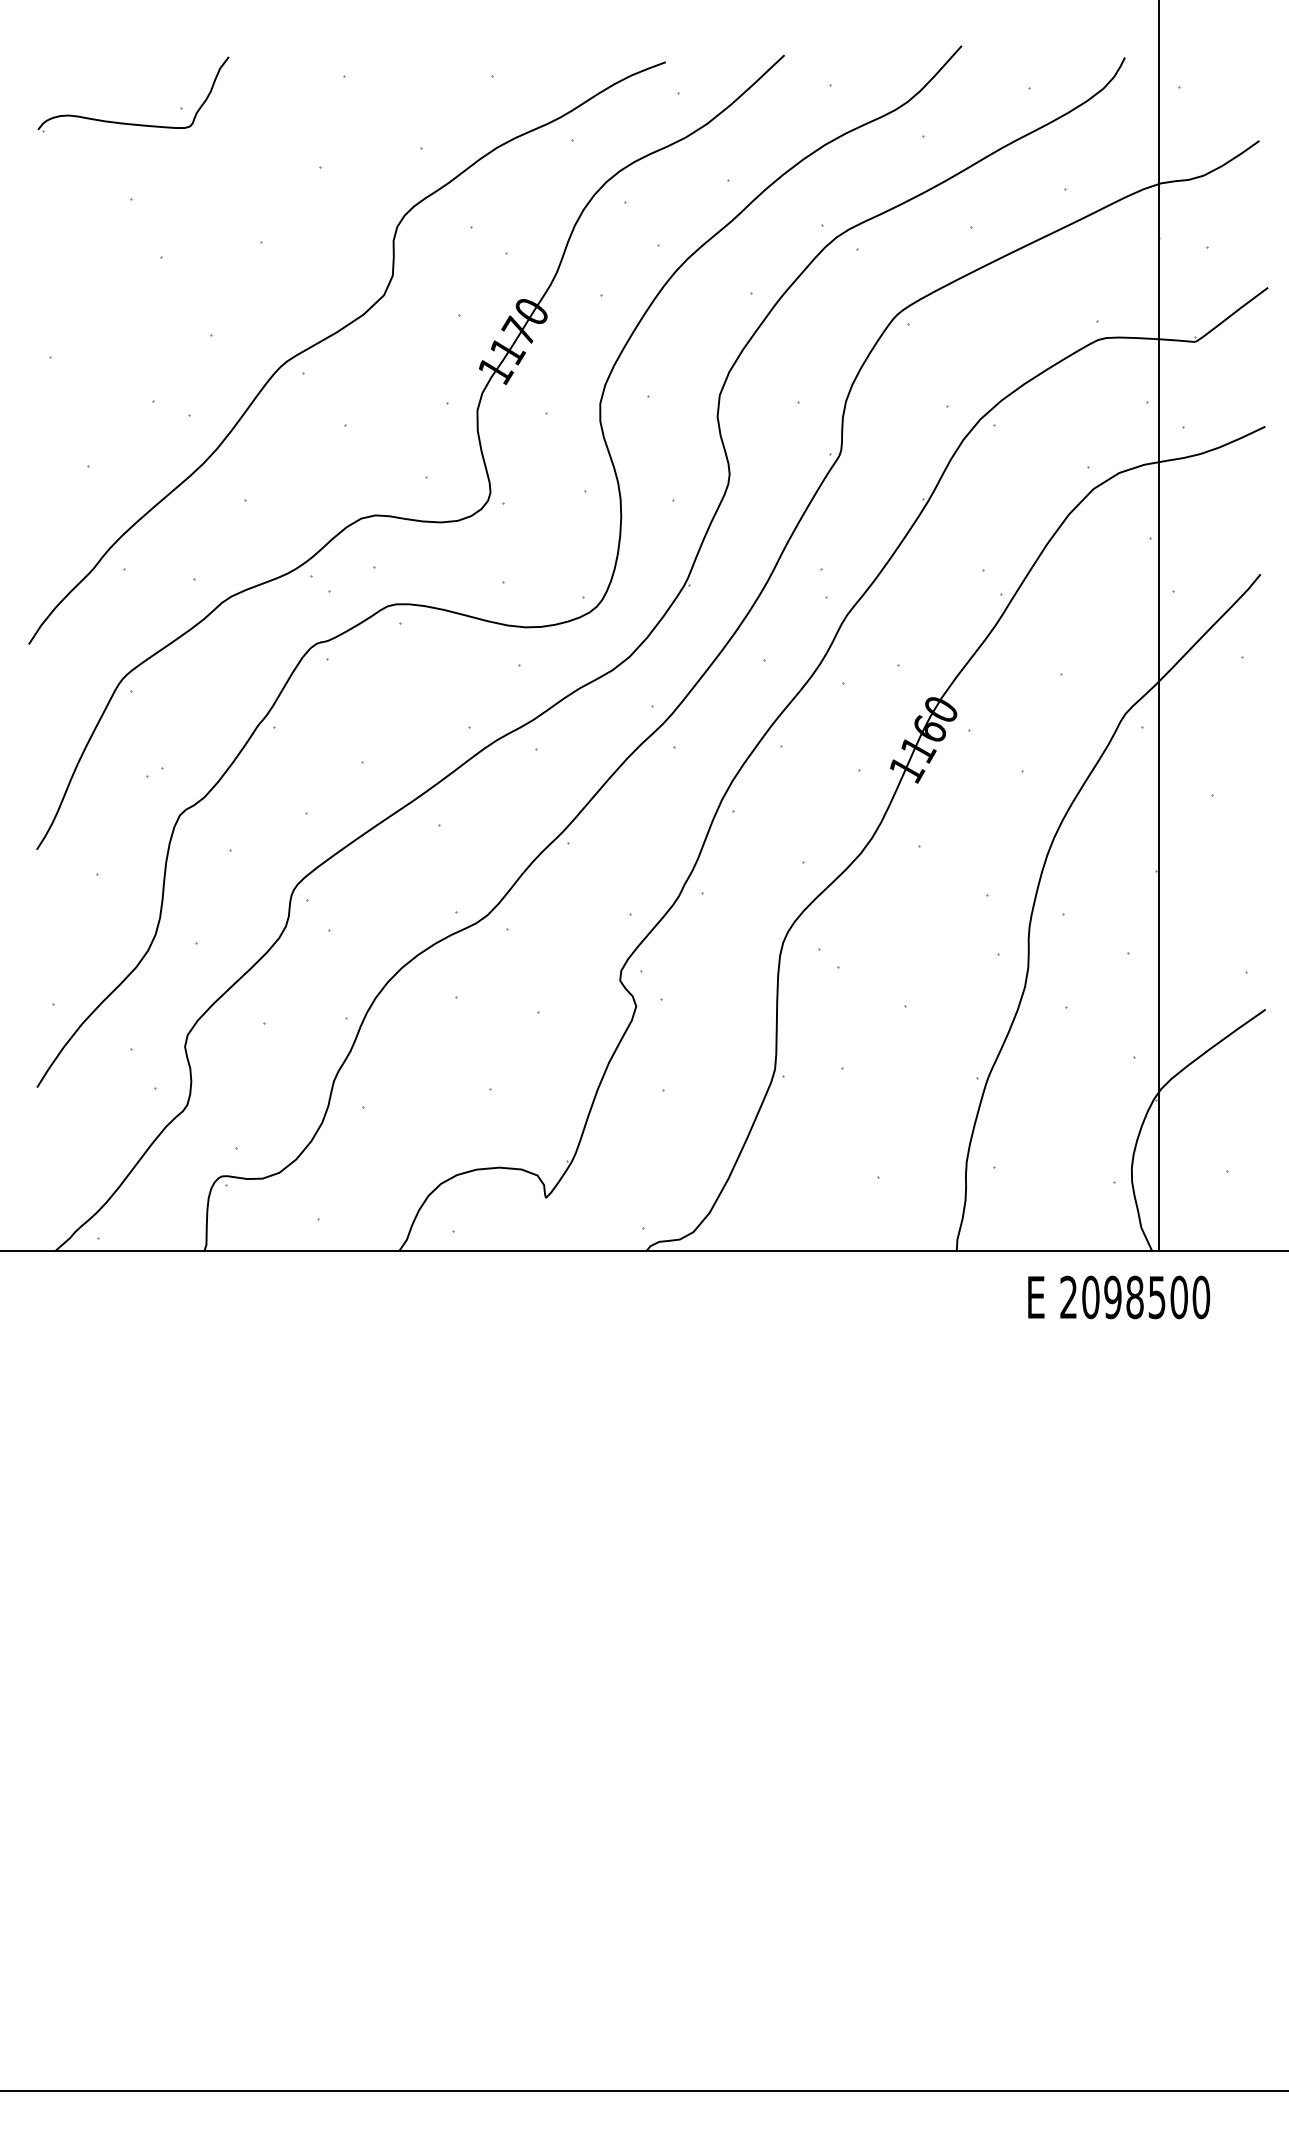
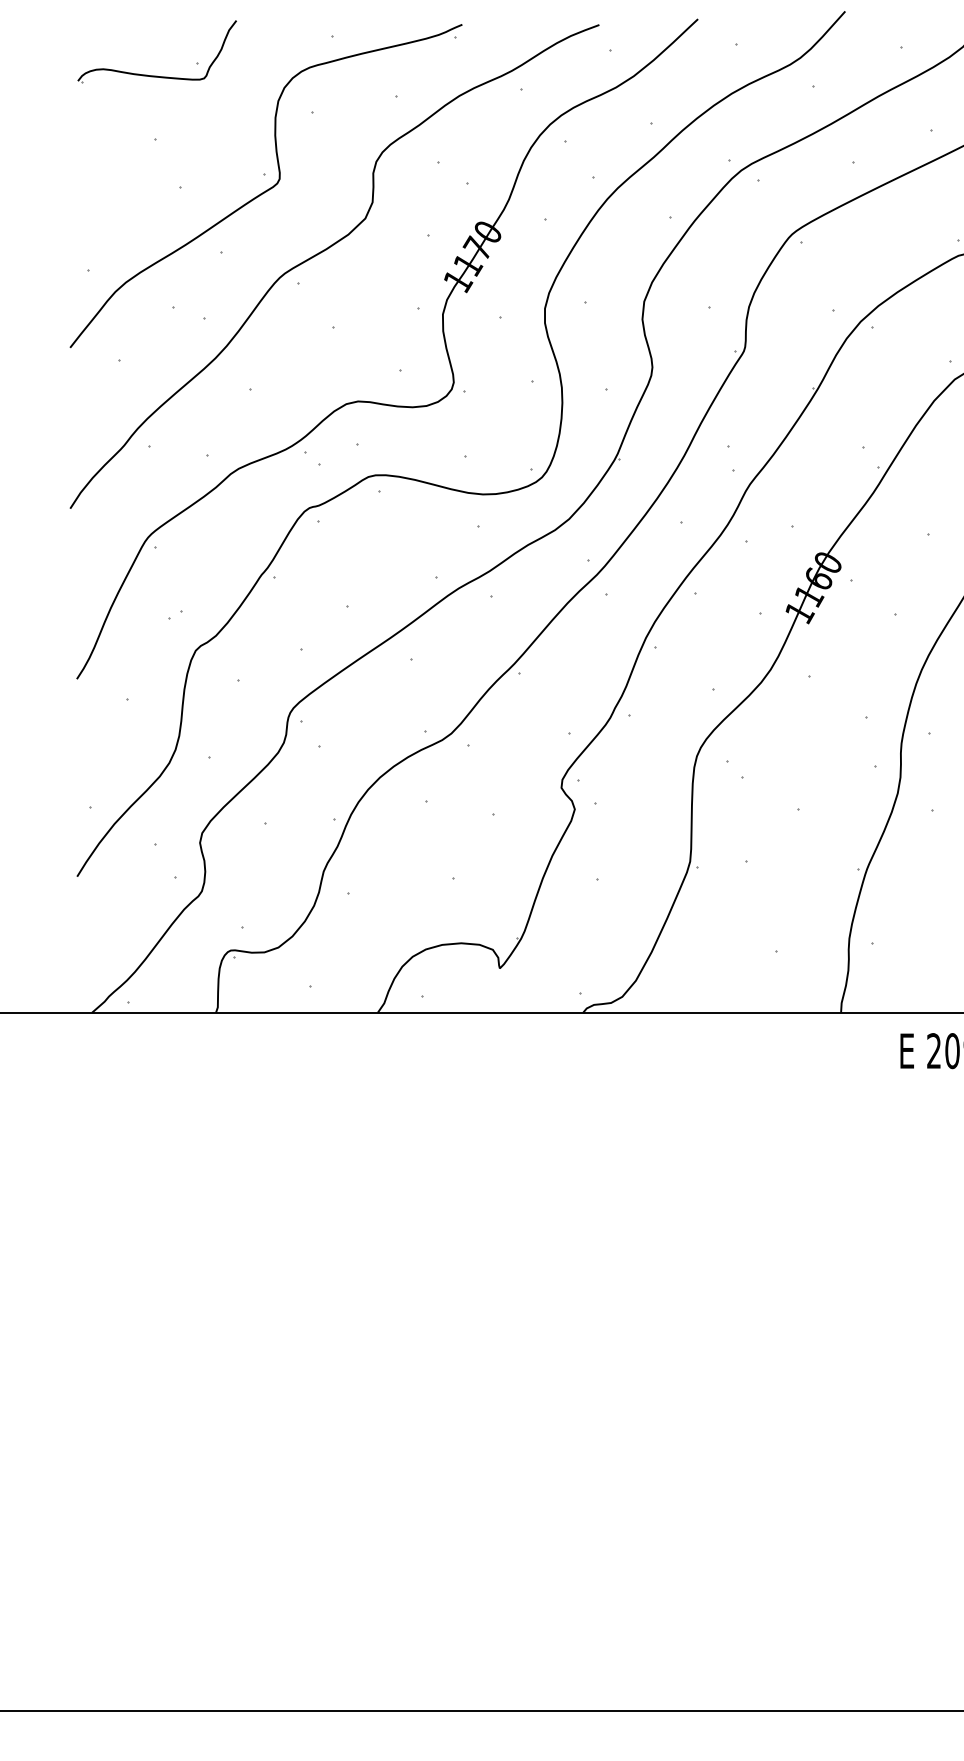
curve: (265, 260) -> (266, 189), added

